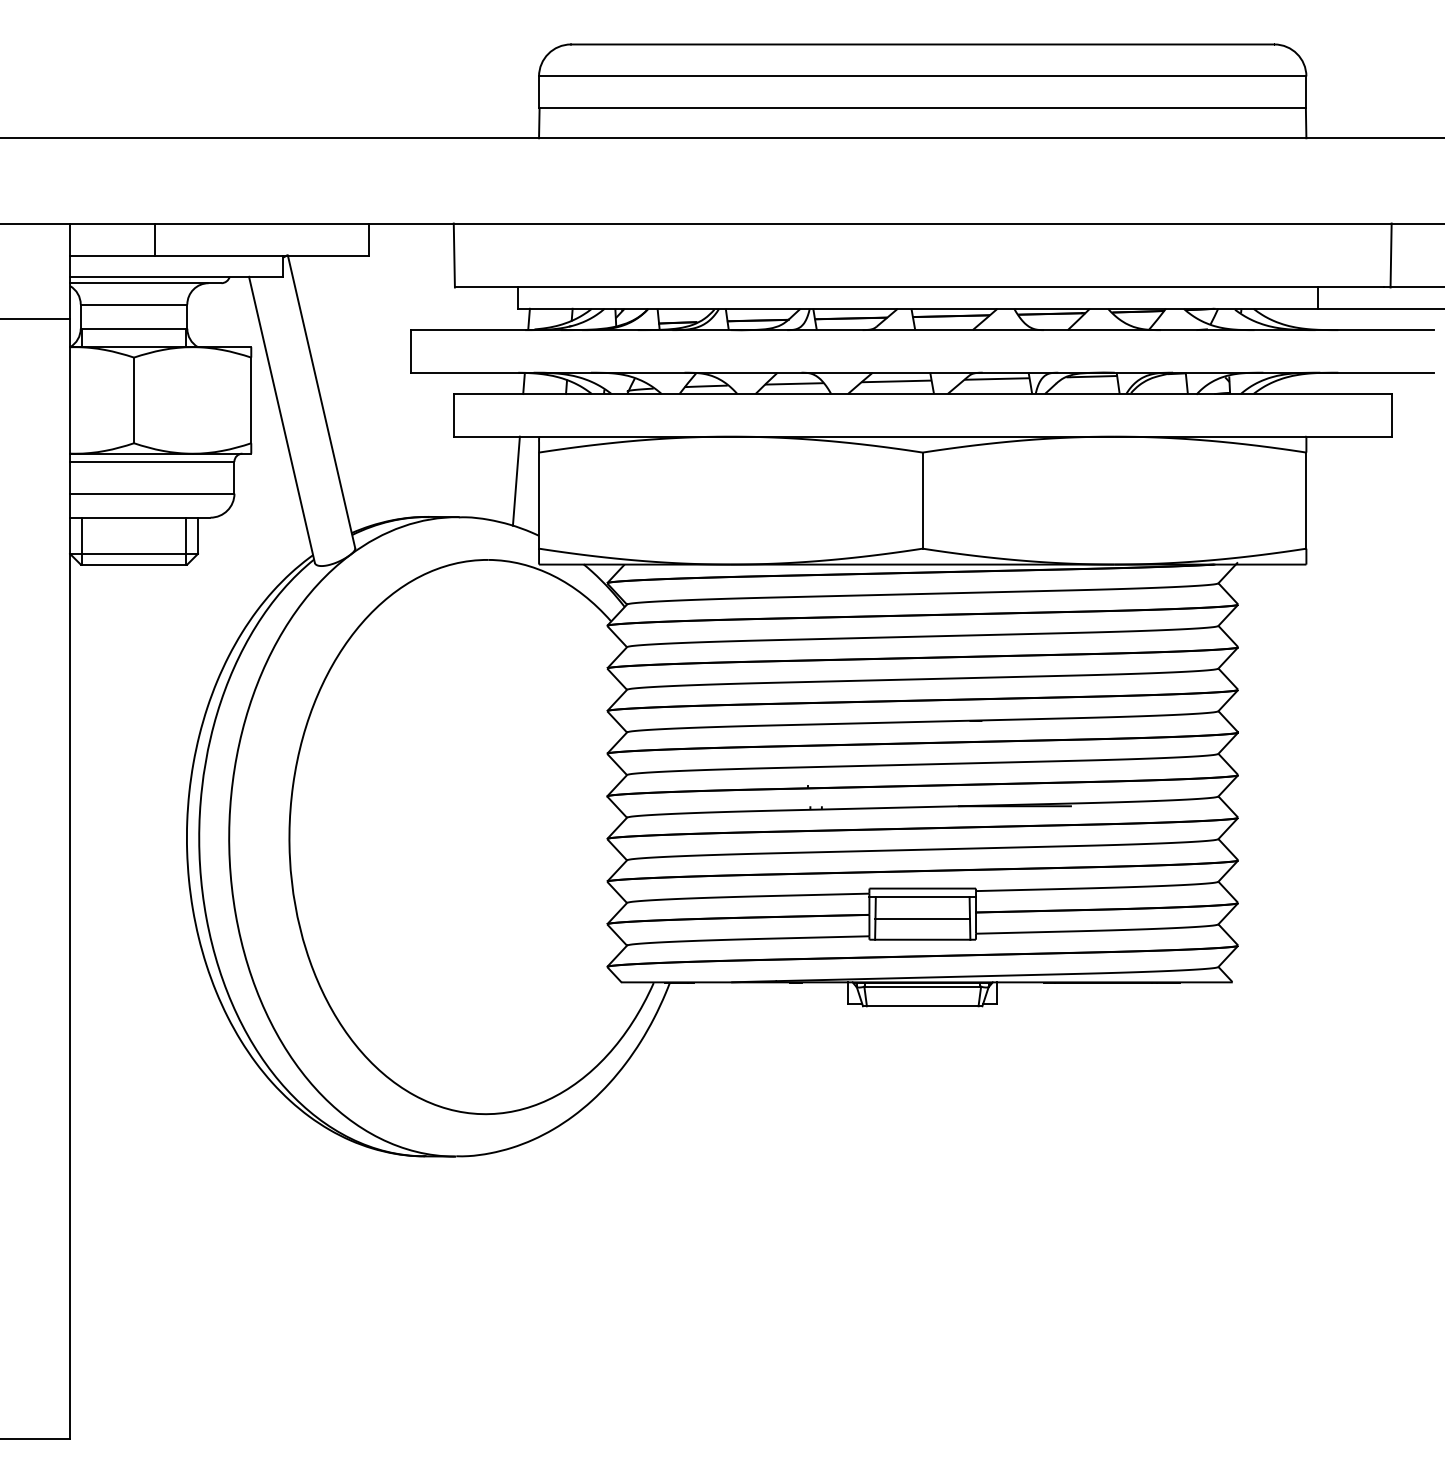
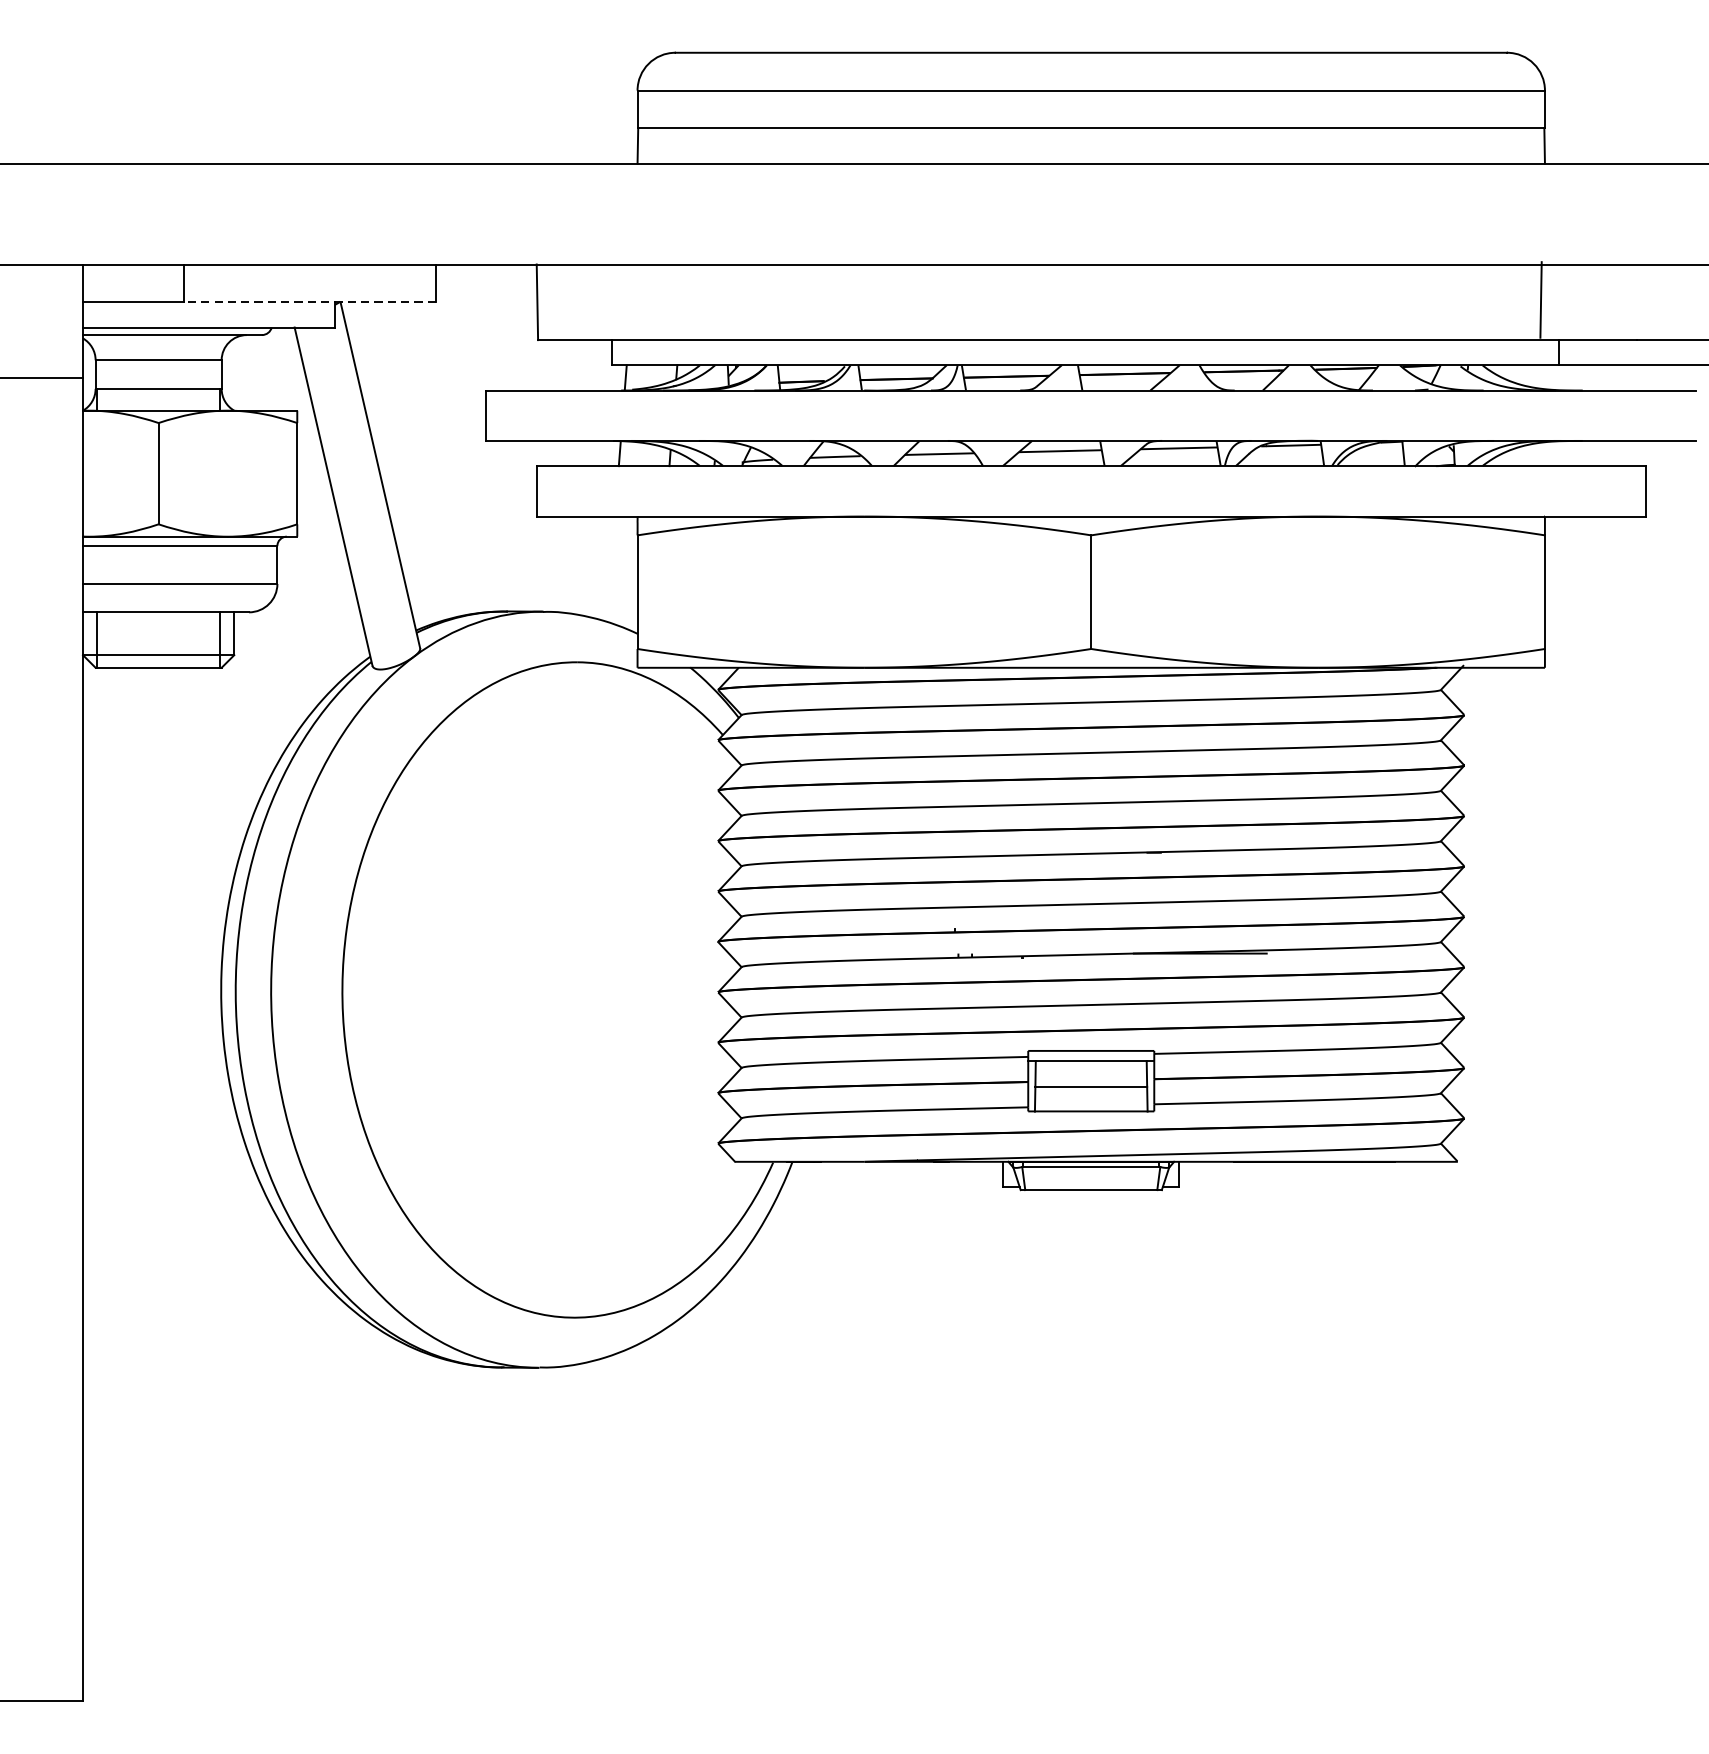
line: (261, 255) -> (309, 302), solid -> dashed
line: (1390, 255) -> (1540, 299), moved
line: (515, 480) -> (609, 568), removed

